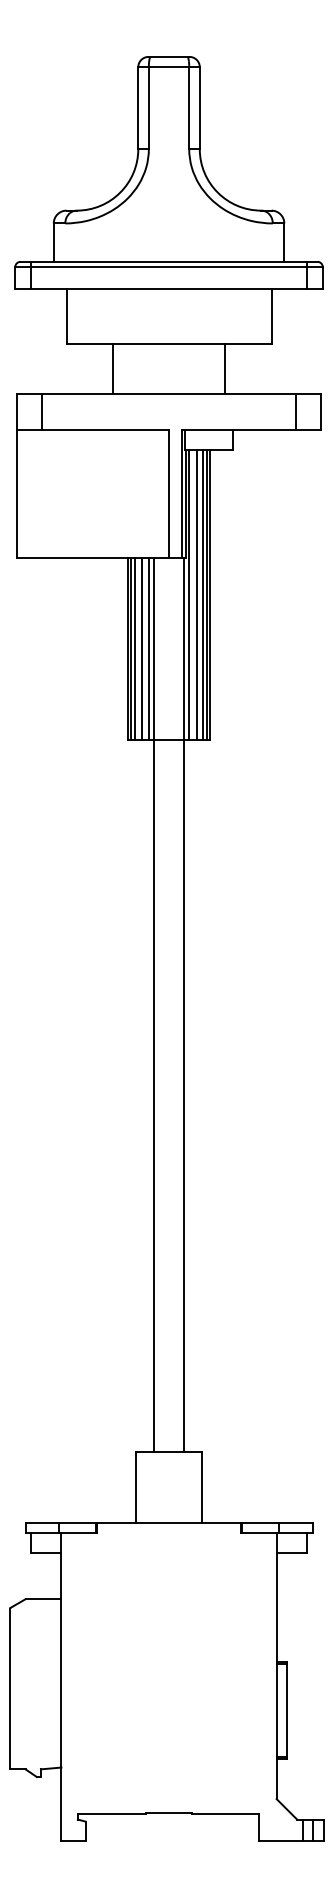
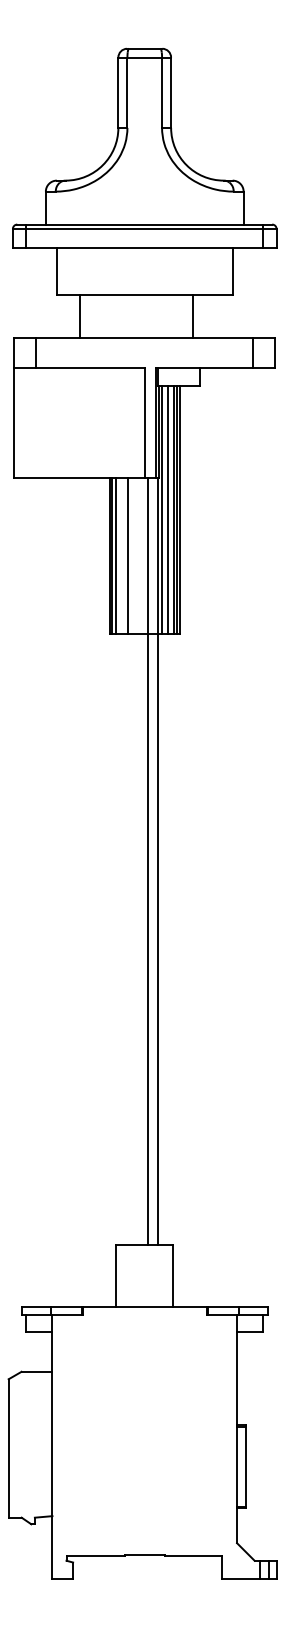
line: (112, 368) -> (79, 316), moved
line: (141, 648) -> (121, 556), removed
line: (153, 1004) -> (147, 861), moved

